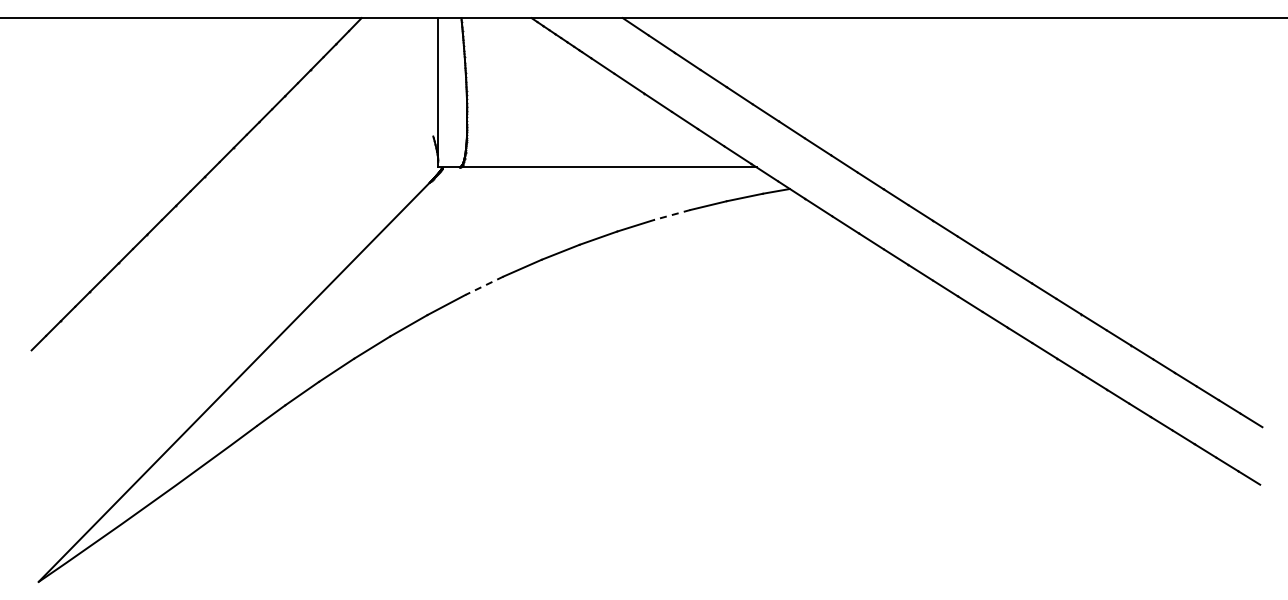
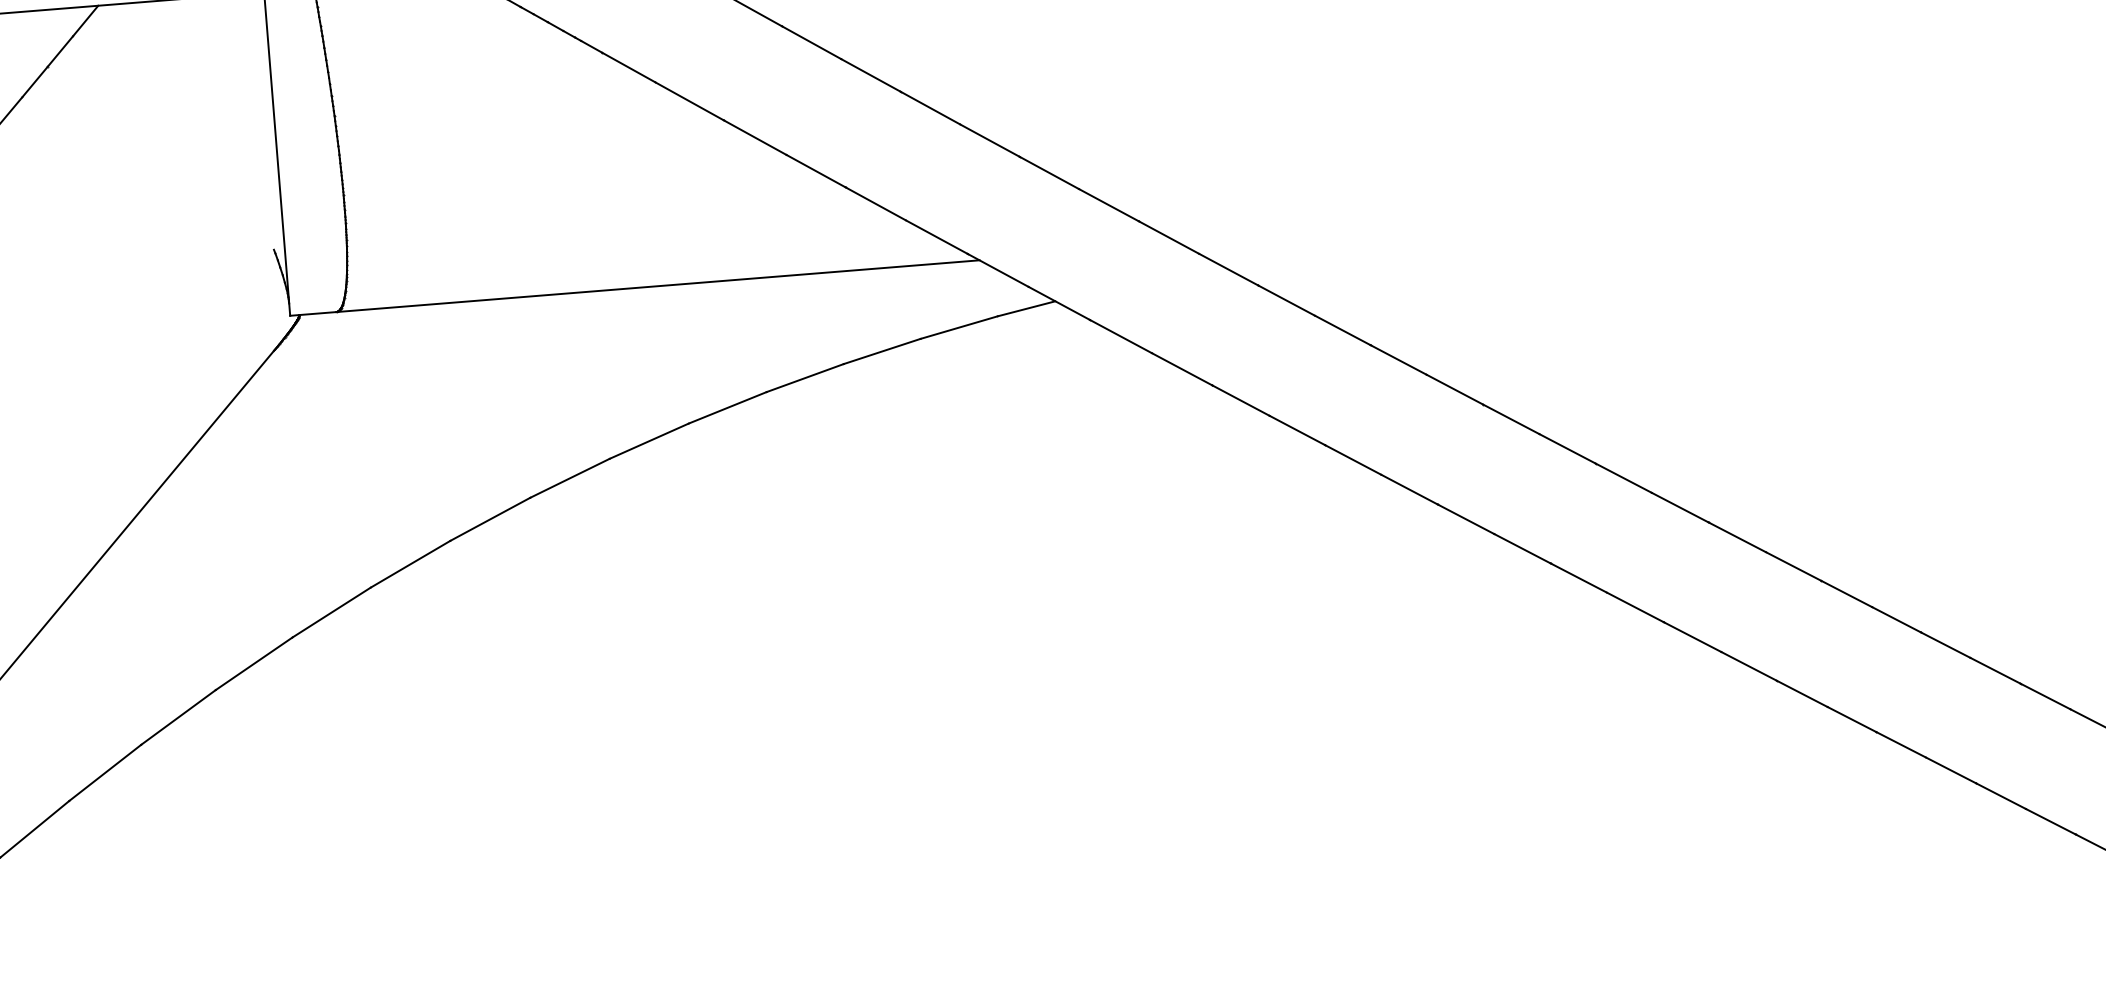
line: (672, 214) -> (805, 376), dashed -> solid
line: (483, 286) -> (408, 565), dashed -> solid

